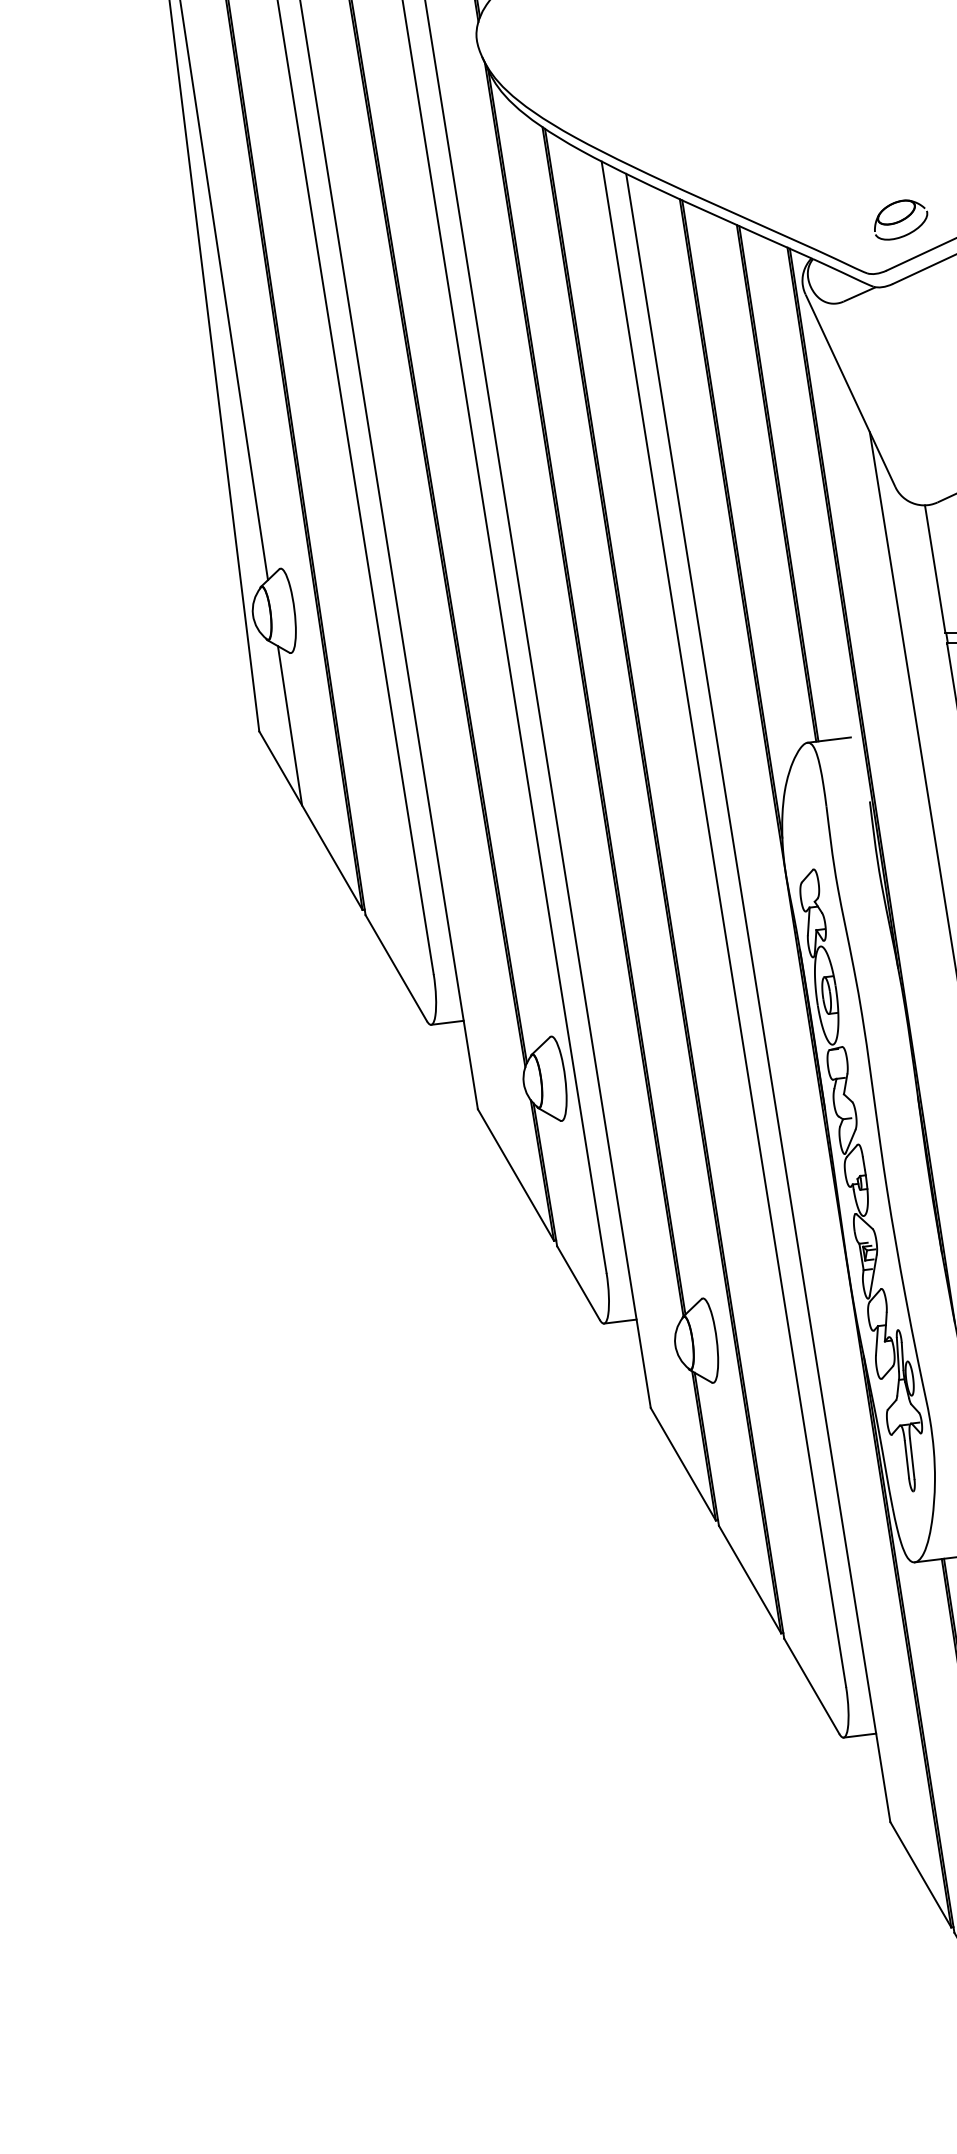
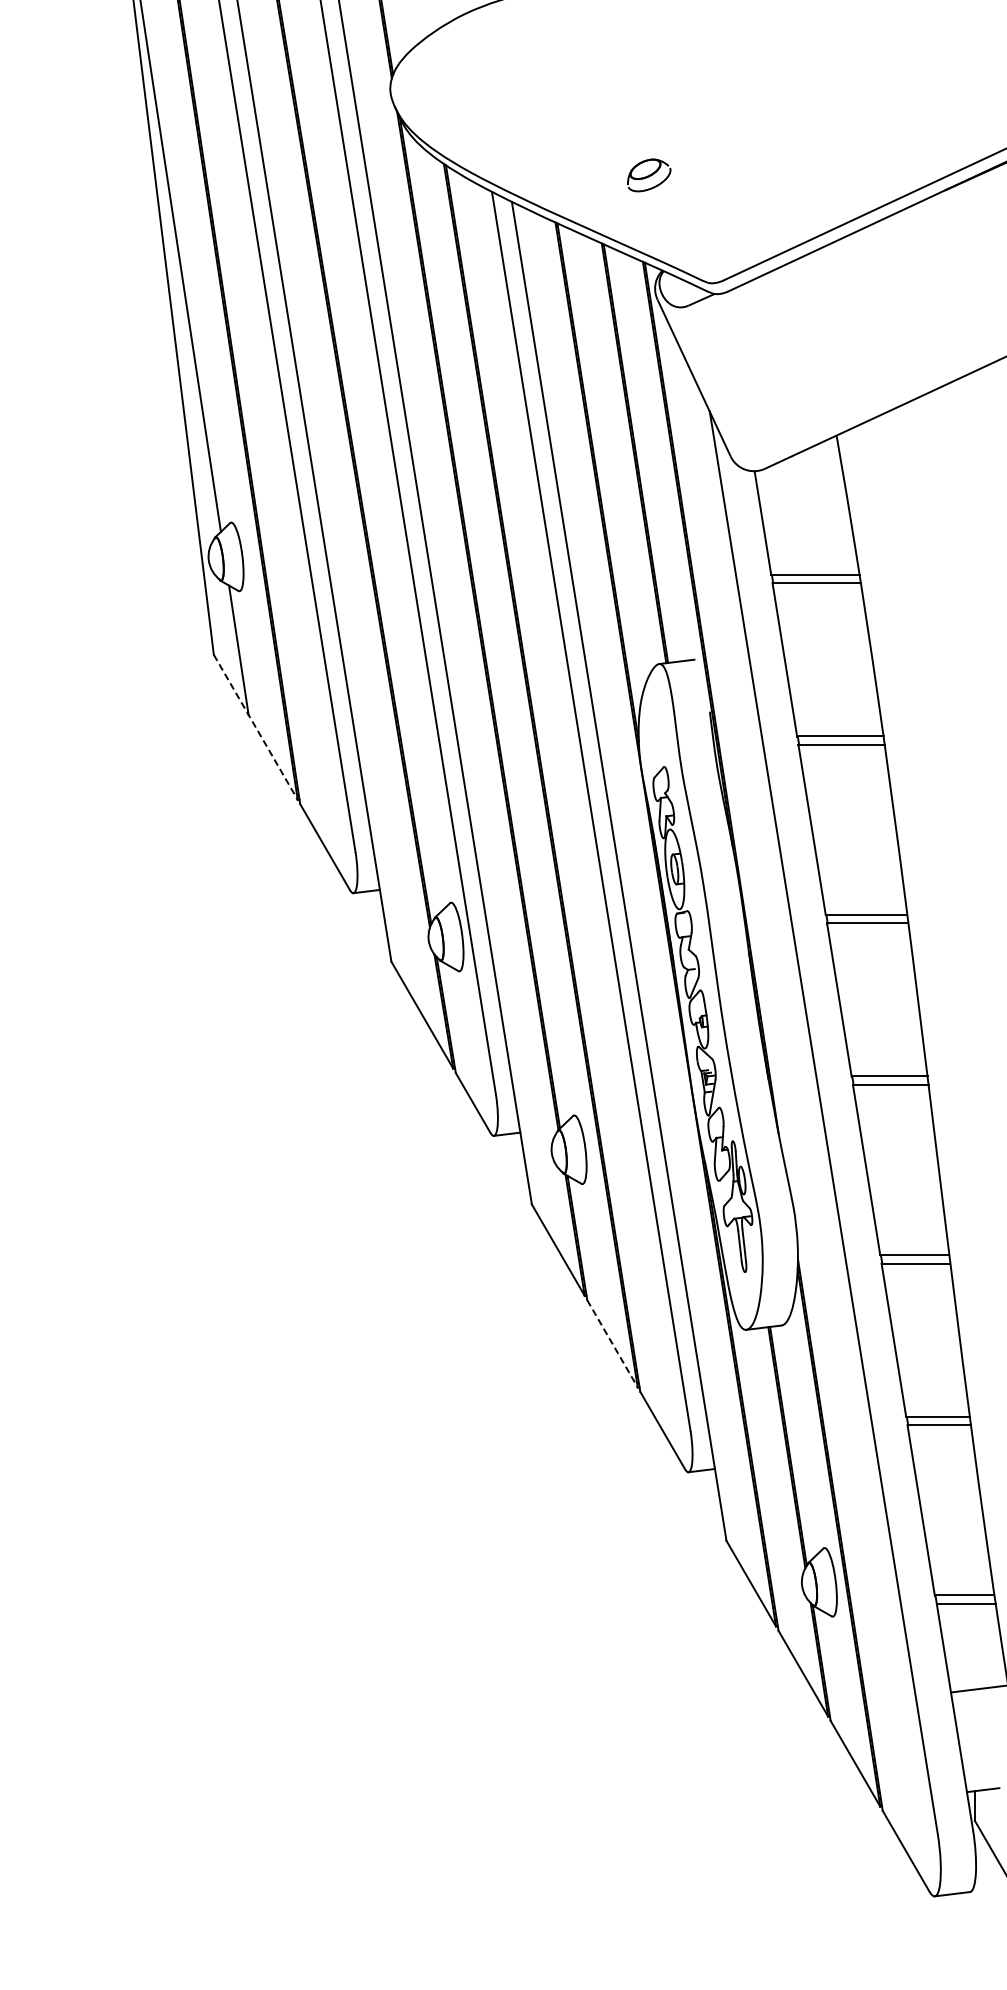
part: (901, 220) -> (649, 175), moved
line: (310, 820) -> (255, 727), solid -> dashed
line: (750, 1580) -> (612, 1344), solid -> dashed

